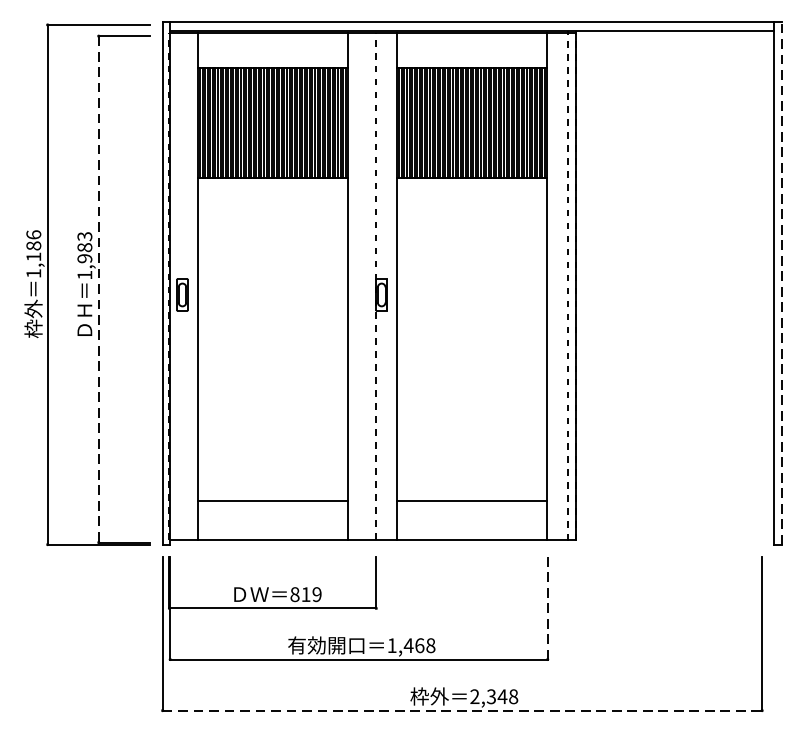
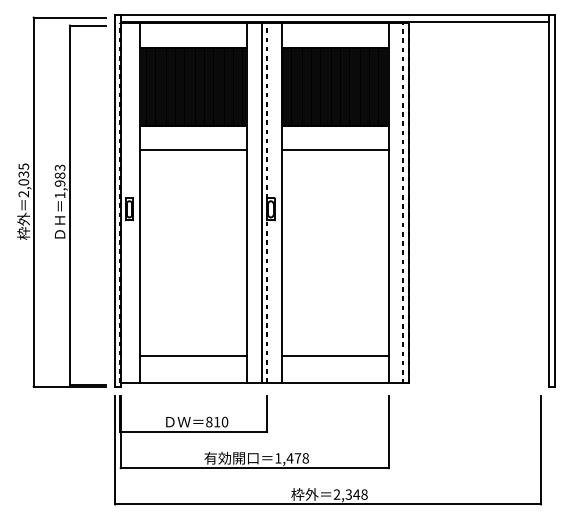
line: (272, 210) -> (193, 149), added
line: (471, 210) -> (334, 149), added
text: (33, 254) -> (23, 180), 1,186 -> 2,035
line: (781, 283) -> (554, 201), dashed -> solid
line: (368, 285) -> (261, 202), added
line: (98, 289) -> (69, 205), dashed -> solid
text: (316, 595) -> (224, 422), 819 -> 810
line: (547, 607) -> (388, 431), dashed -> solid
text: (419, 645) -> (297, 458), 1,468 -> 1,478
line: (462, 710) -> (328, 504), dashed -> solid

